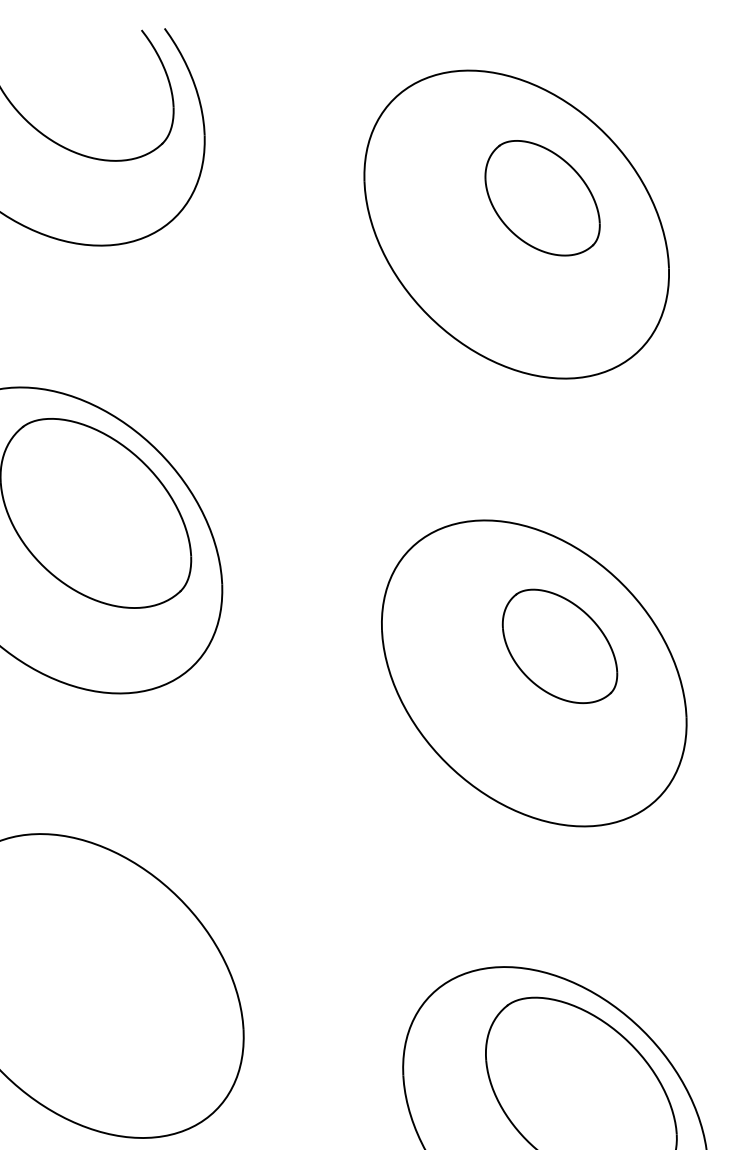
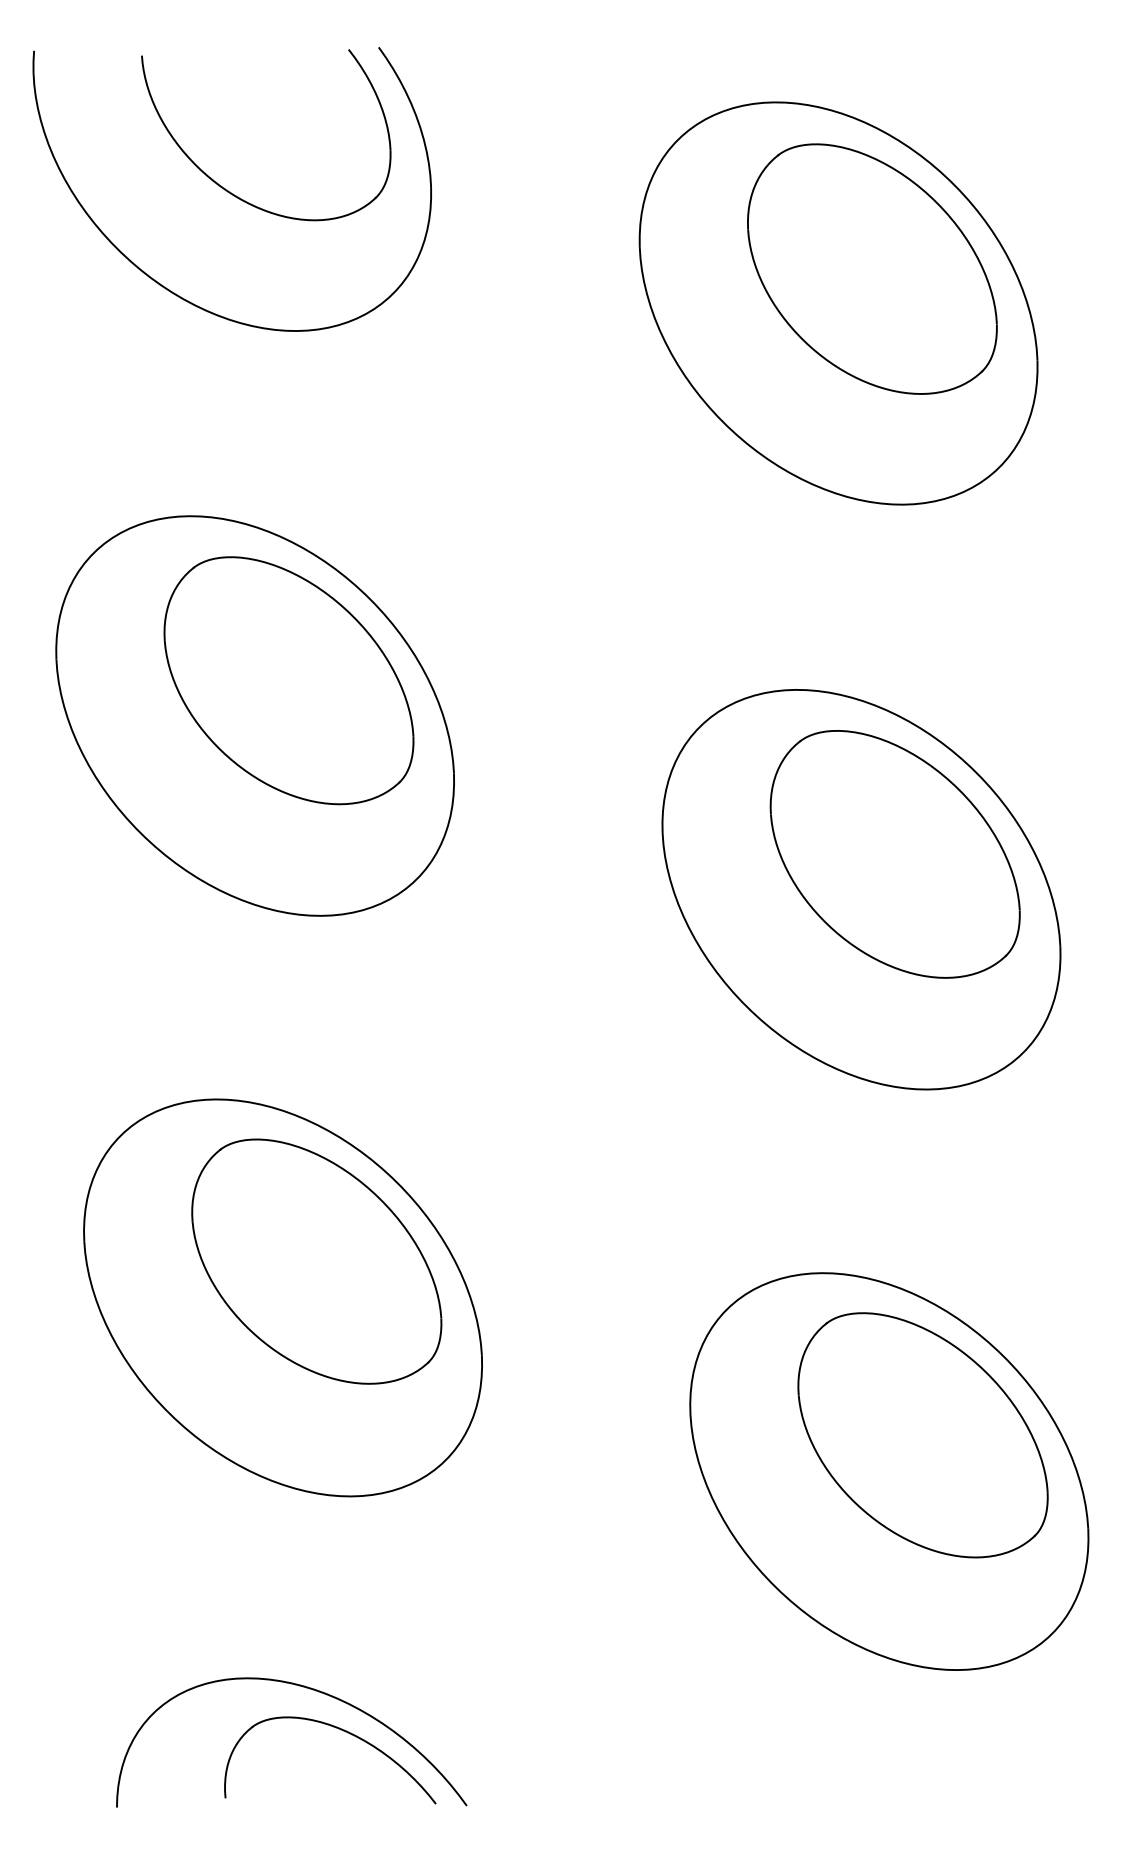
part: (542, 197) -> (872, 268), size x1.67
part: (559, 646) -> (894, 854), size x1.67
part: (116, 958) -> (316, 1261), added

